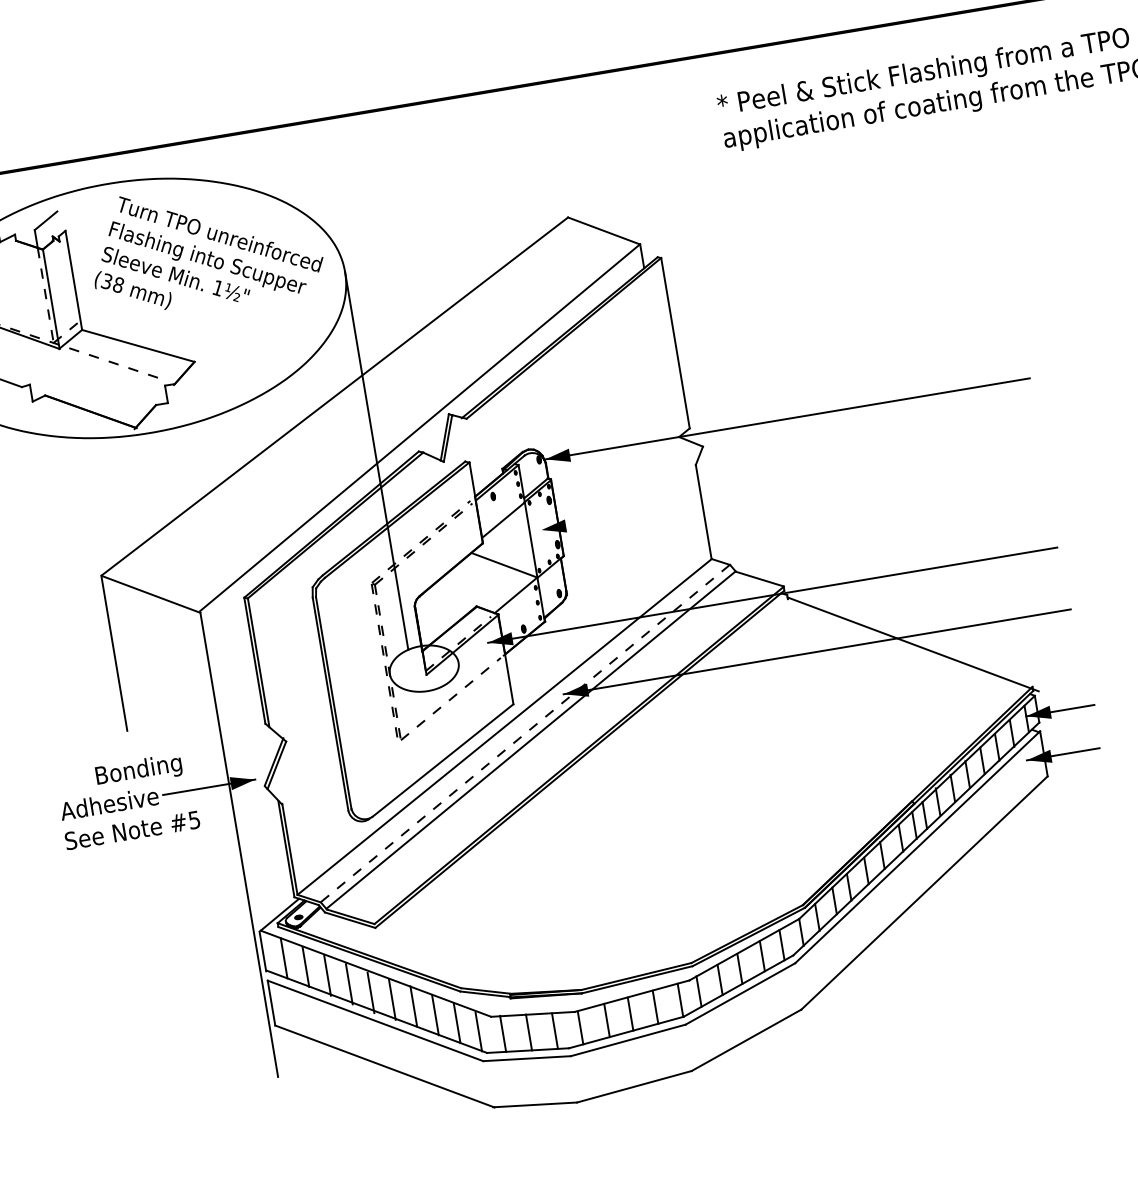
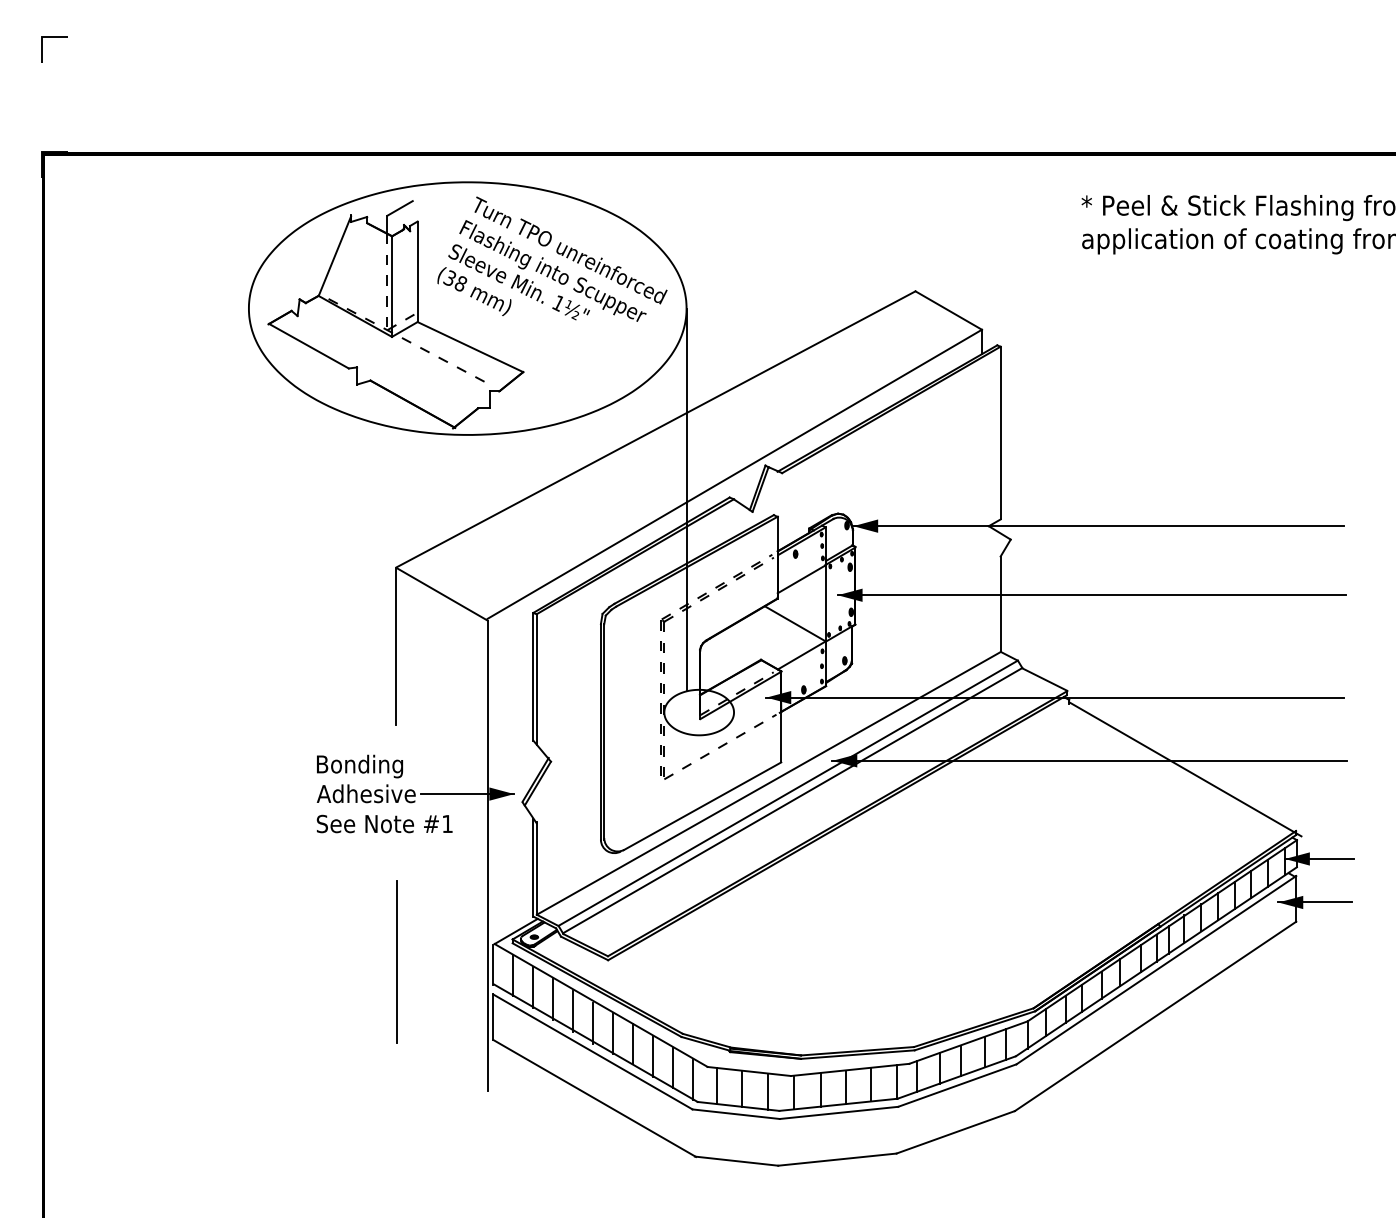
line: (791, 488) -> (1091, 595), added
line: (525, 733) -> (788, 793), dashed -> solid
text: (138, 771) -> (359, 766), moved
text: (194, 820) -> (447, 824), #5 -> #1
line: (166, 964) -> (396, 961), added

